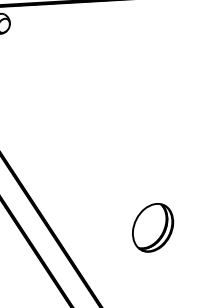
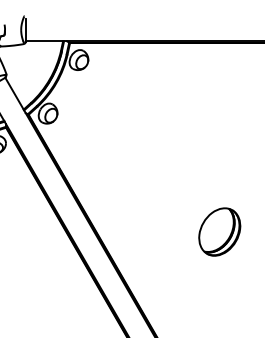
part: (152, 227) -> (219, 231), moved

